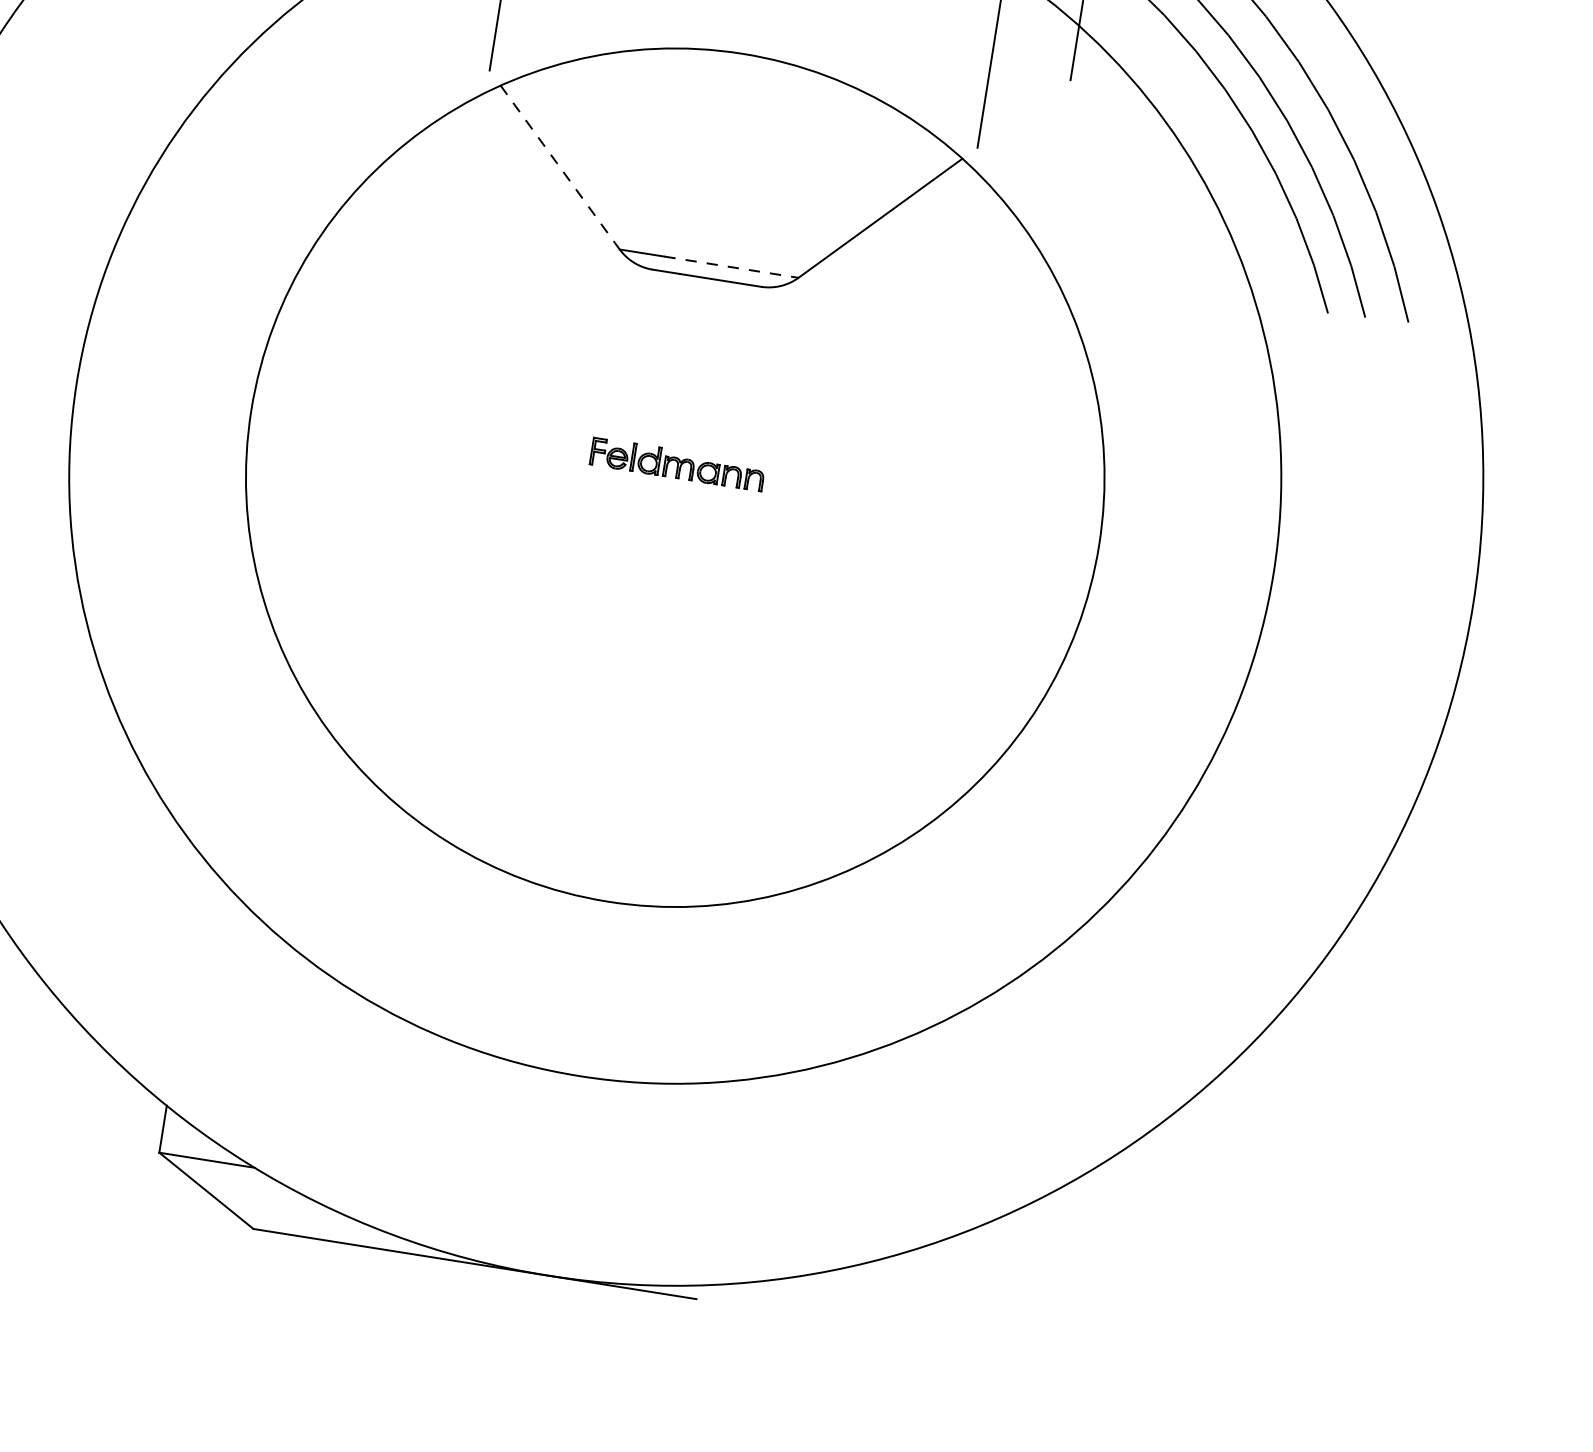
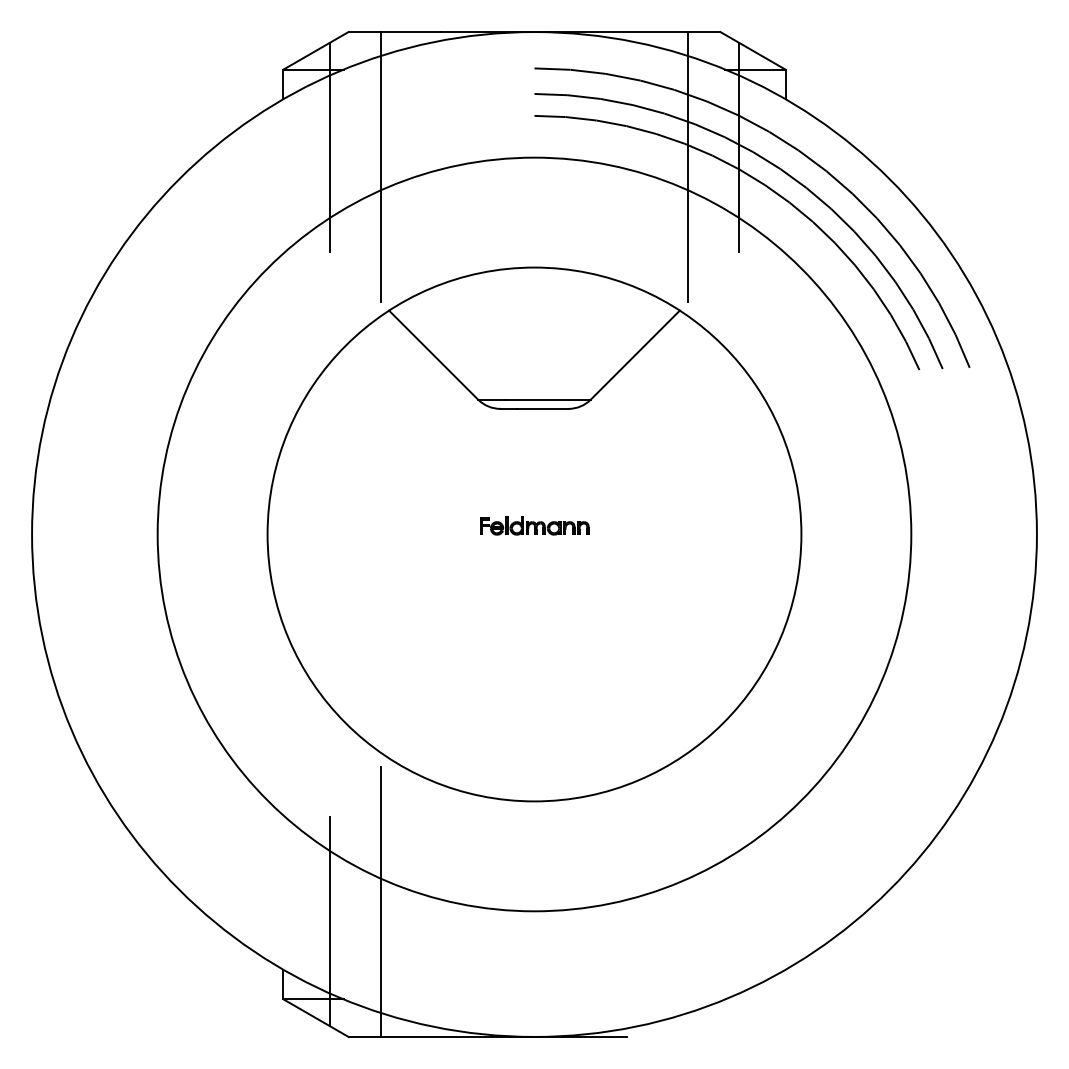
line: (559, 168) -> (433, 355), dashed -> solid
line: (733, 267) -> (549, 399), dashed -> solid
line: (338, 1021) -> (380, 901), added
line: (253, 1041) -> (330, 921), added

